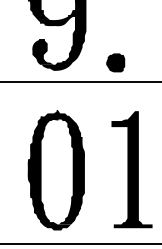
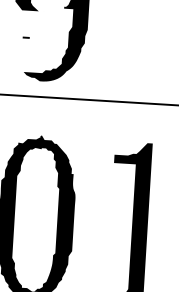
fill: (55, 21) -> (46, 13), removed
fill: (43, 51) -> (27, 53), removed
part: (115, 62) -> (124, 75), removed

